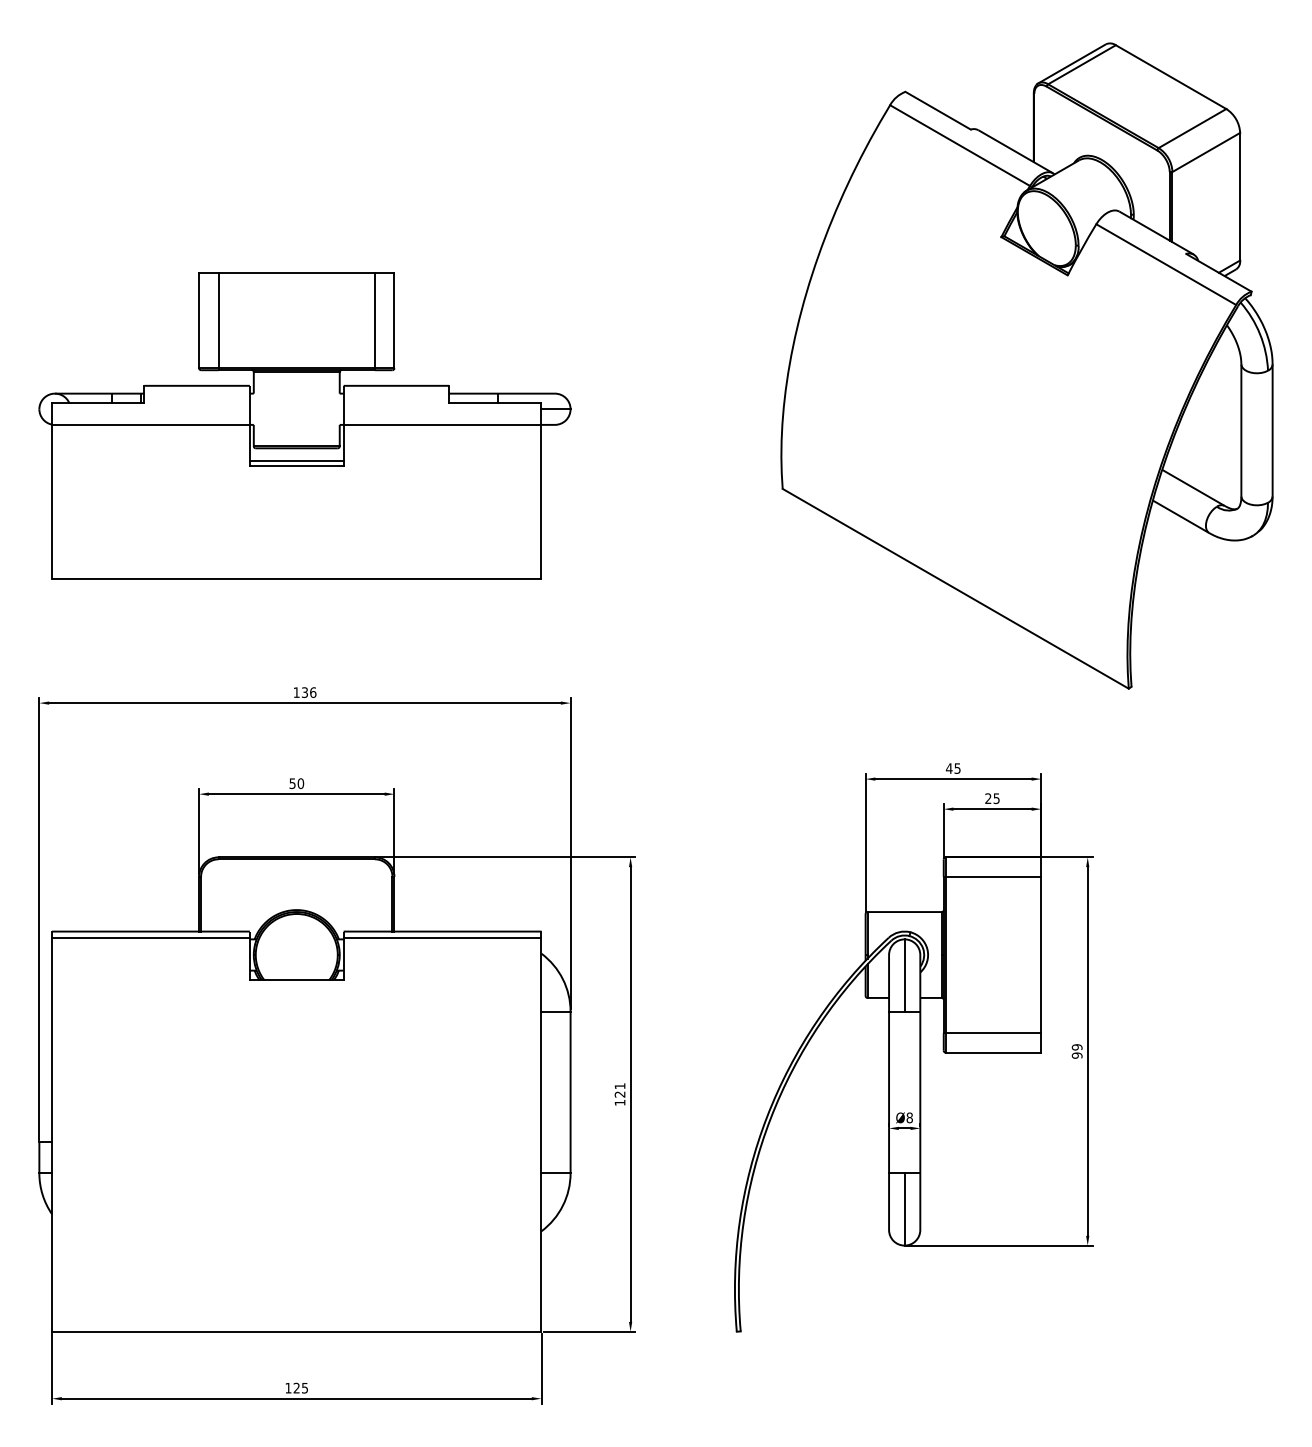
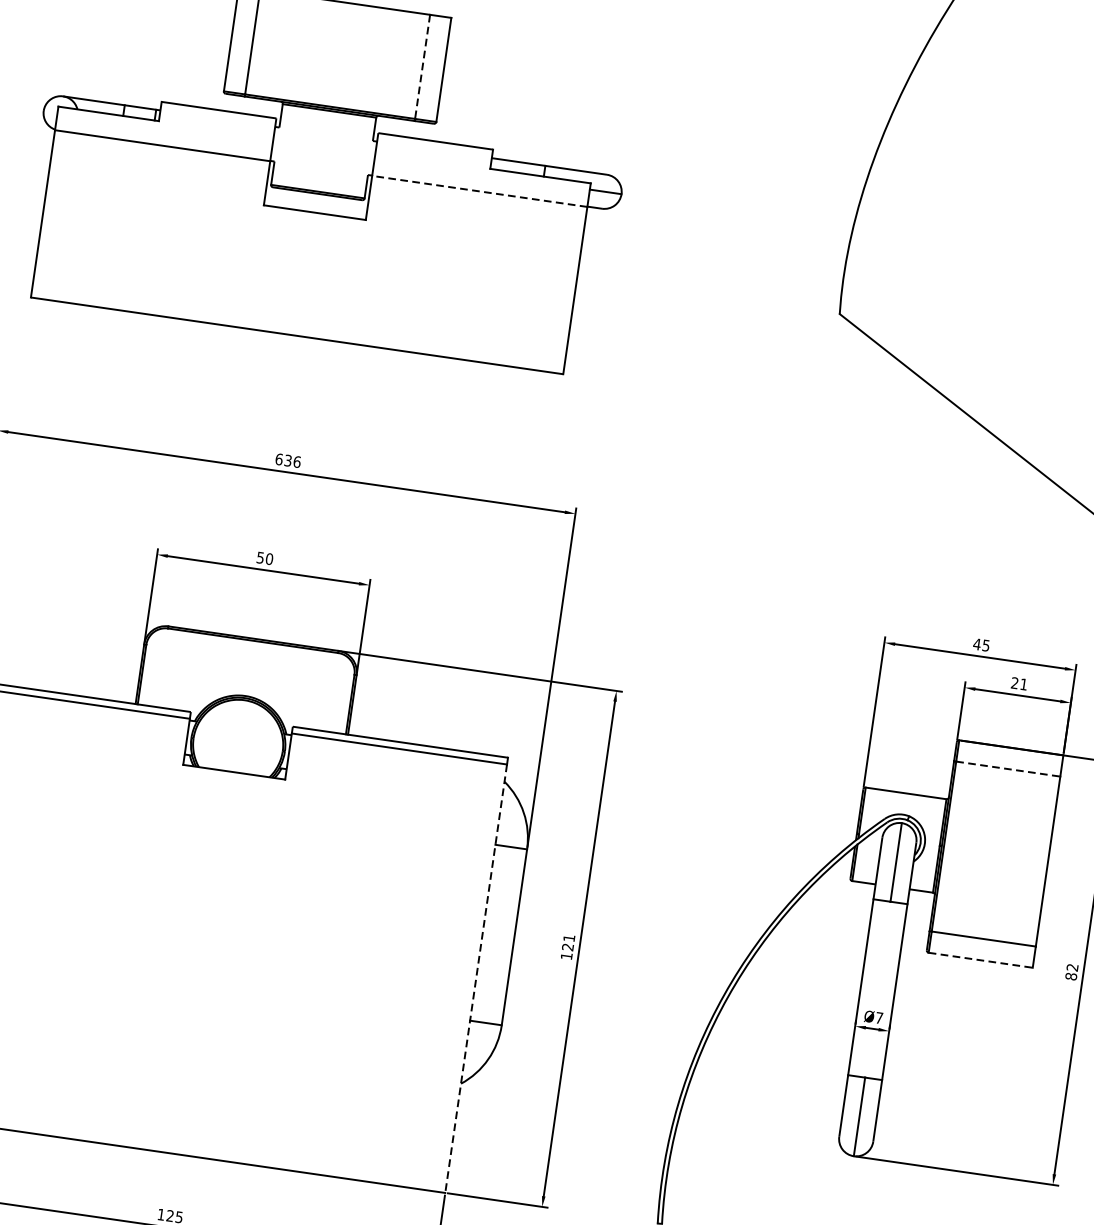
line: (374, 320) -> (422, 66), solid -> dashed
line: (442, 425) -> (479, 191), solid -> dashed
line: (296, 461) -> (315, 208), removed
text: (296, 692) -> (279, 459), 136 -> 636
text: (996, 798) -> (1023, 684), 25 -> 21
line: (993, 876) -> (1008, 768), solid -> dashed
text: (1077, 1051) -> (1072, 972), 99 -> 82
line: (993, 1052) -> (980, 960), solid -> dashed
text: (909, 1117) -> (879, 1017), Ø8 -> Ø7
line: (541, 1134) -> (476, 978), solid -> dashed

